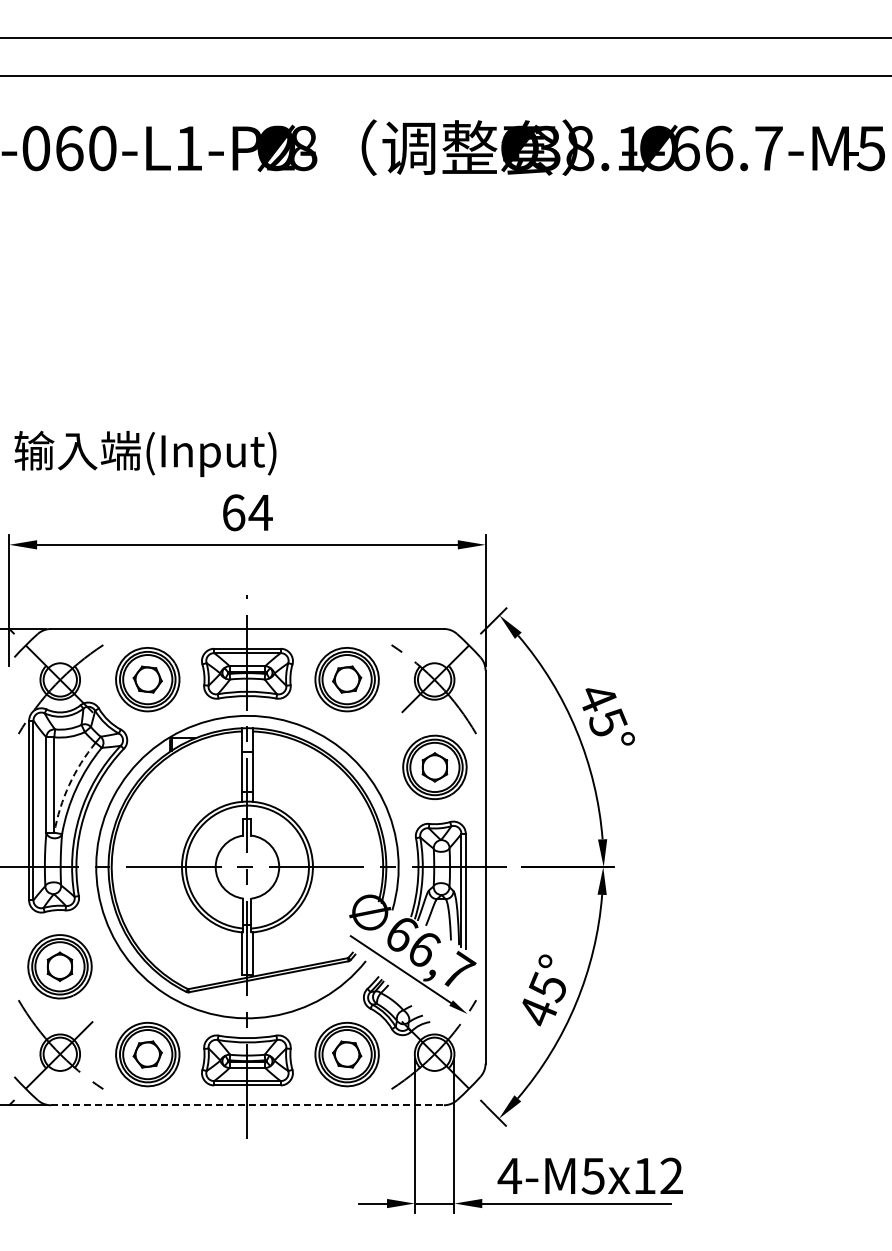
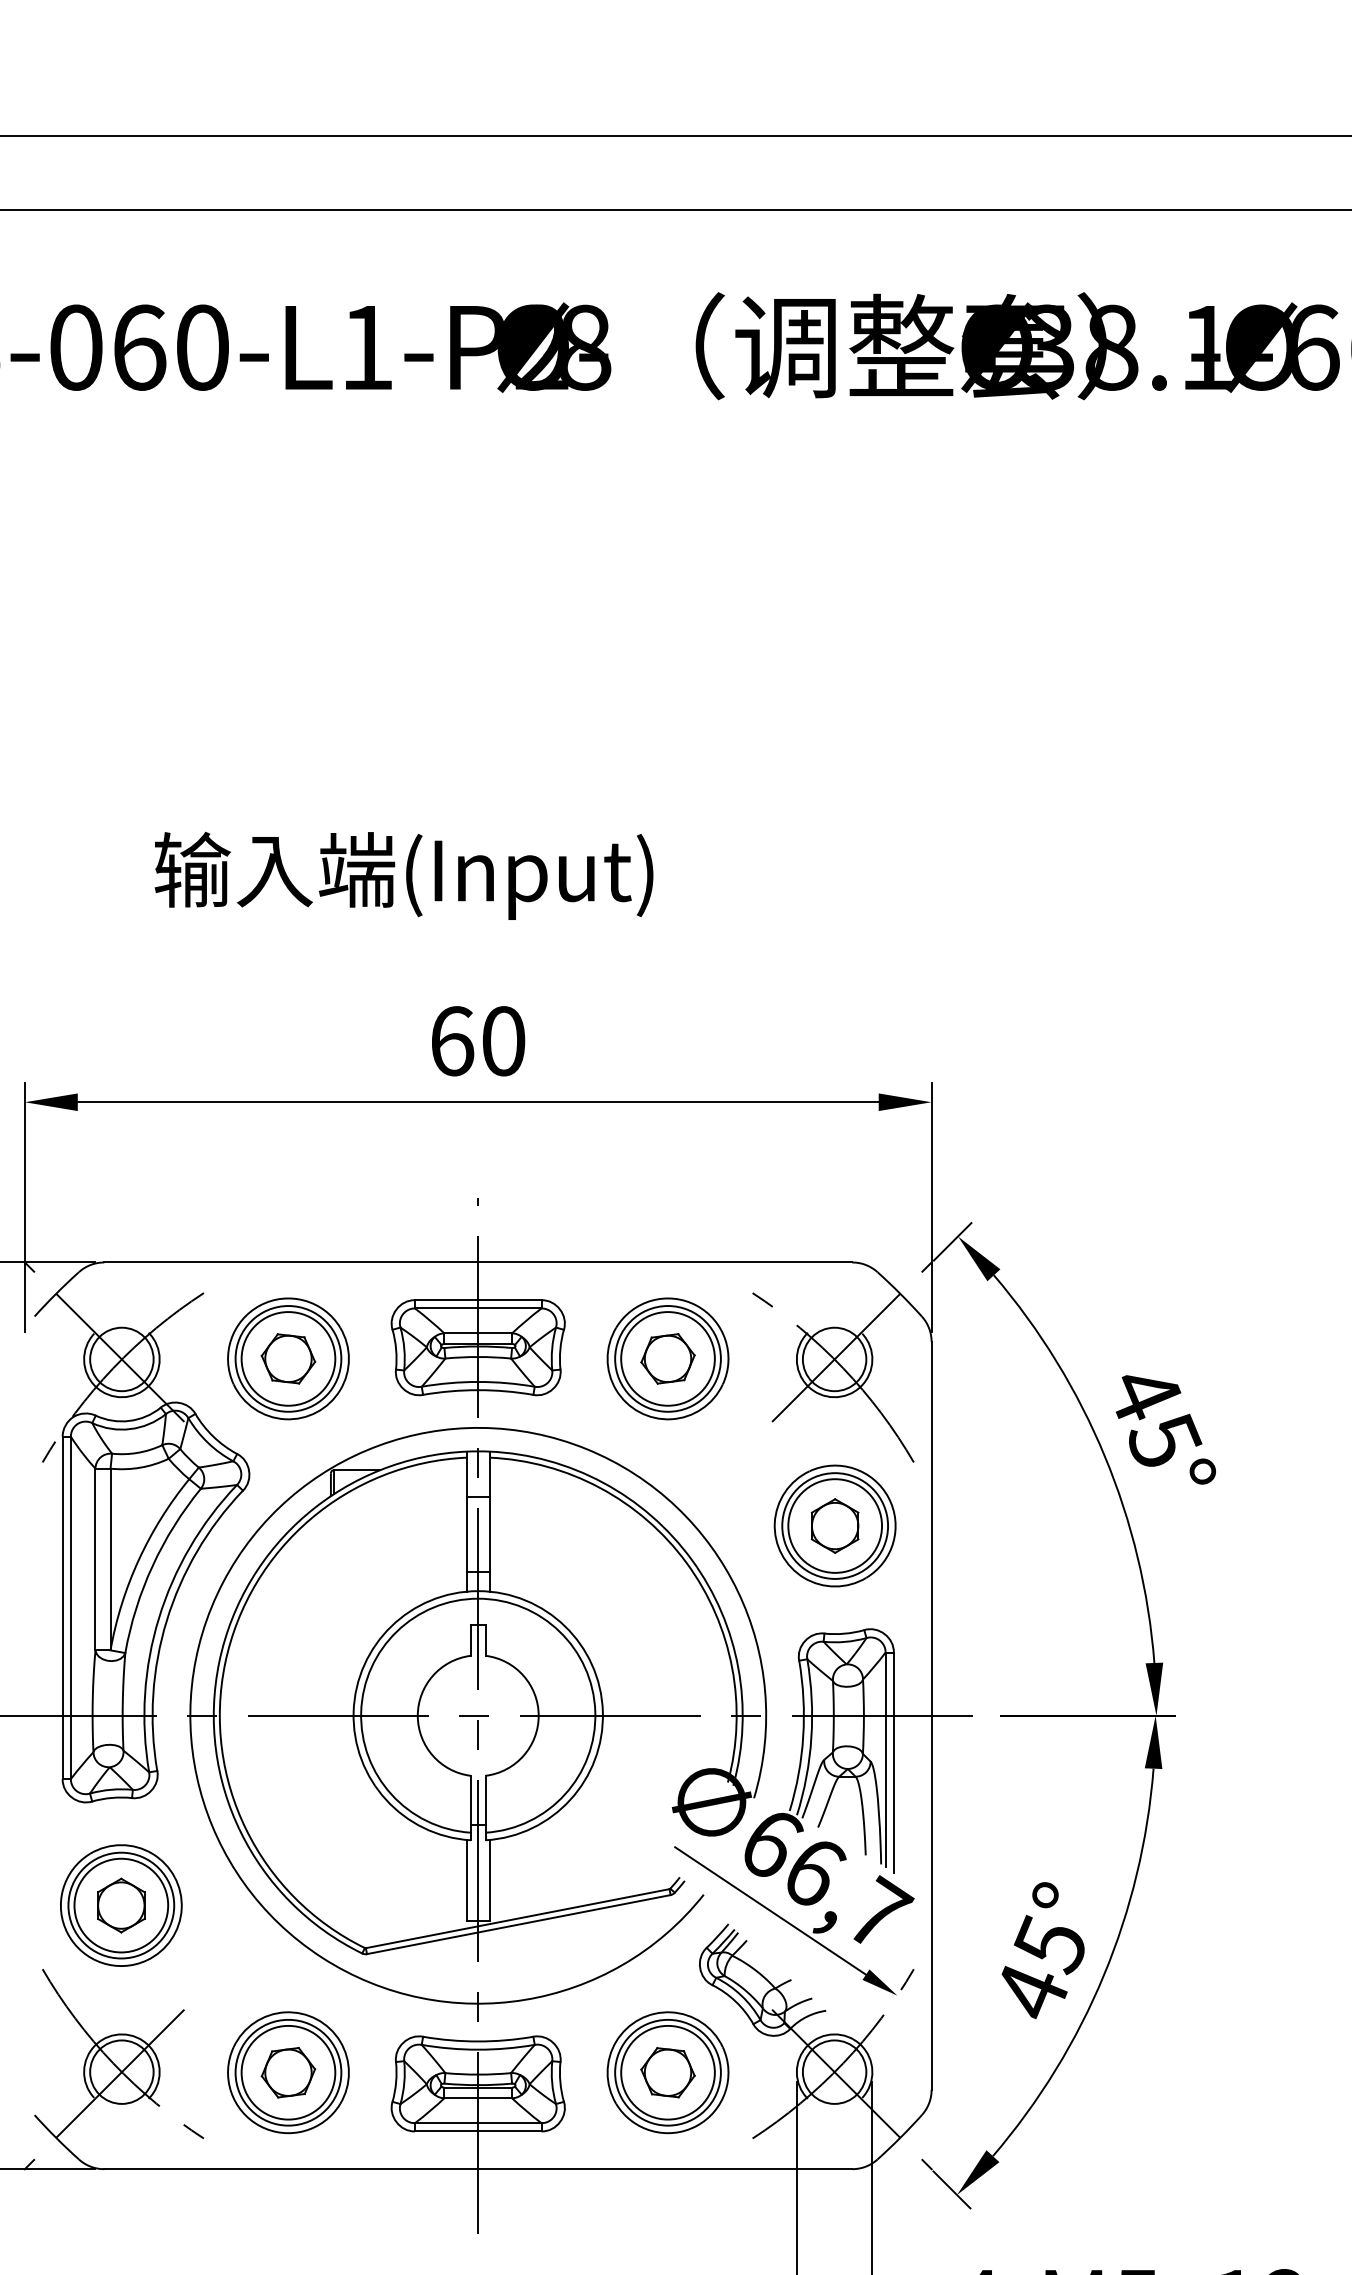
text: (145, 453) -> (404, 875), moved
text: (260, 512) -> (503, 1040), 64 -> 60
arc: (69, 785) -> (139, 1560), dashed -> solid
line: (247, 1105) -> (478, 2169), dashed -> solid

